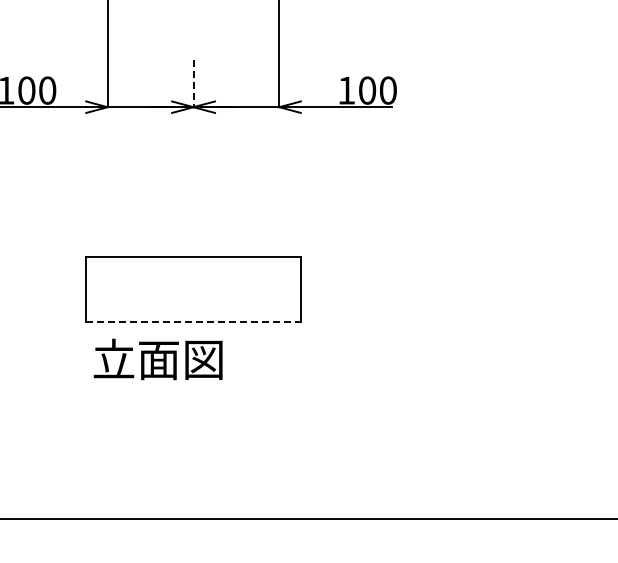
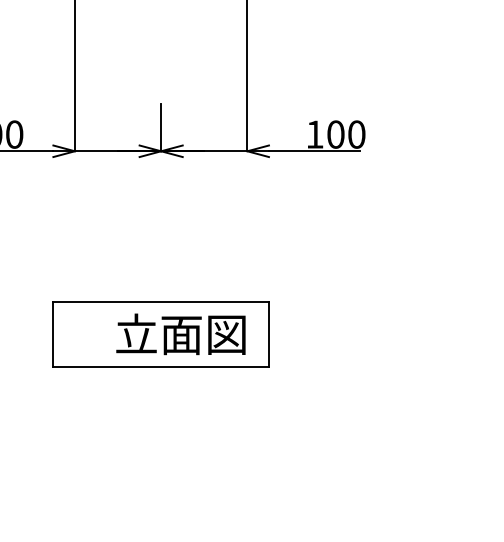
line: (193, 83) -> (161, 127), dashed -> solid
line: (194, 321) -> (162, 366), dashed -> solid
text: (157, 359) -> (180, 334), moved

